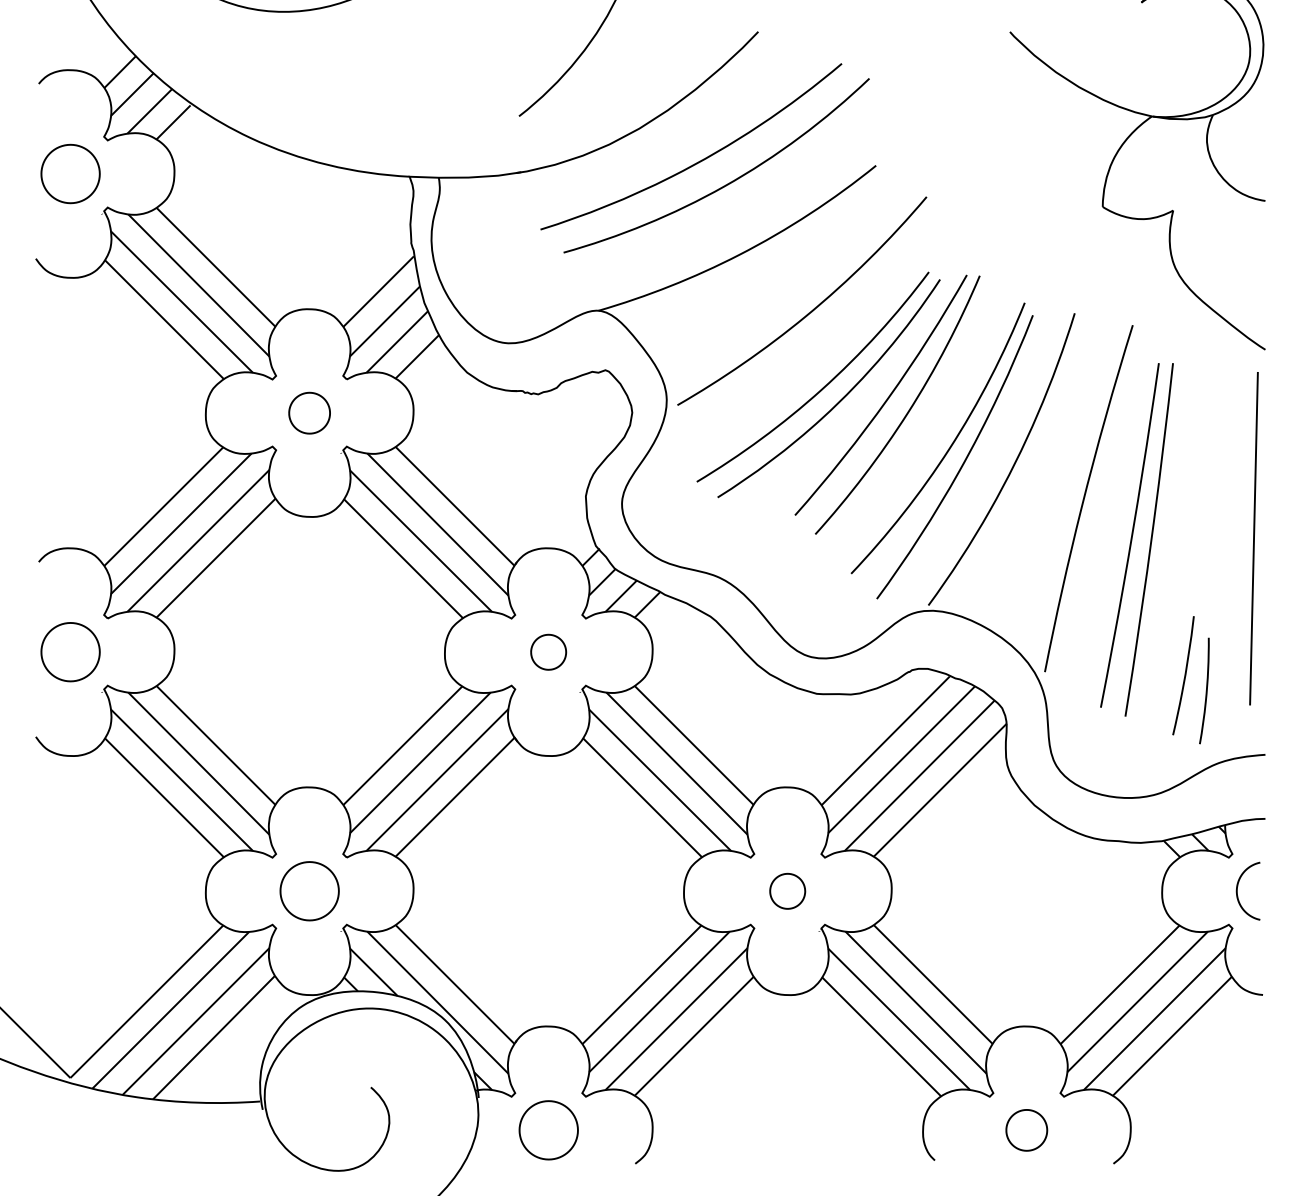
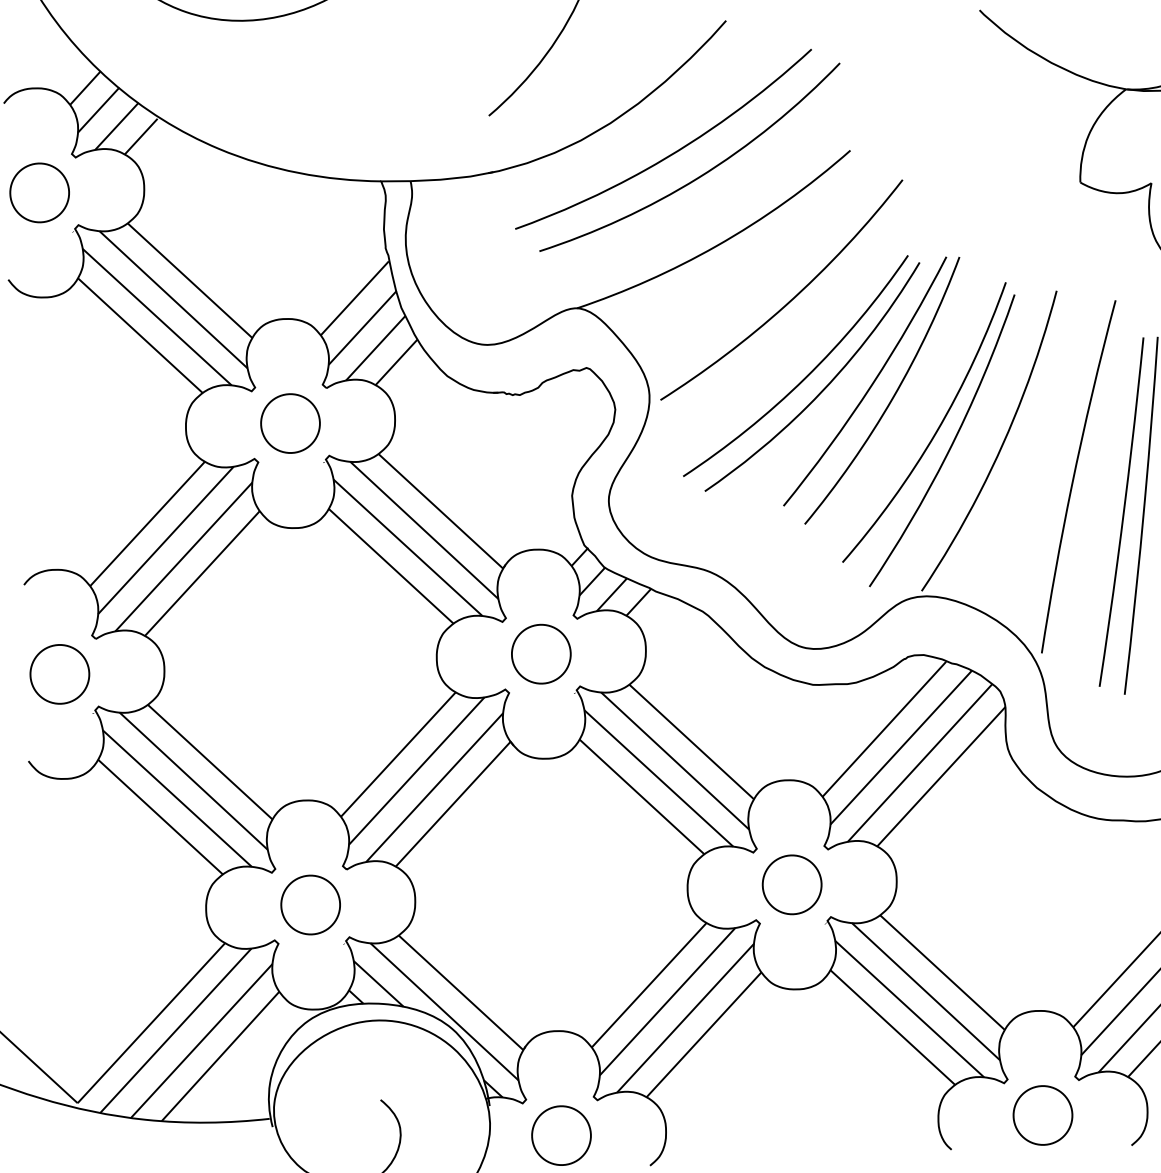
part: (309, 413) -> (290, 423), size x1.43
part: (548, 652) -> (541, 654), size x1.67
part: (787, 891) -> (791, 885), size x1.67
part: (1026, 1130) -> (1042, 1115), size x1.43

